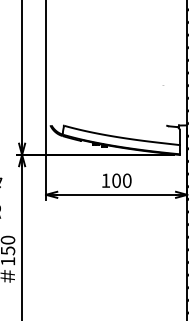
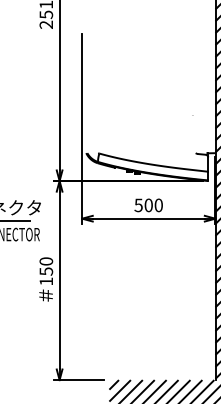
text: (105, 180) -> (138, 205), 100 -> 500

